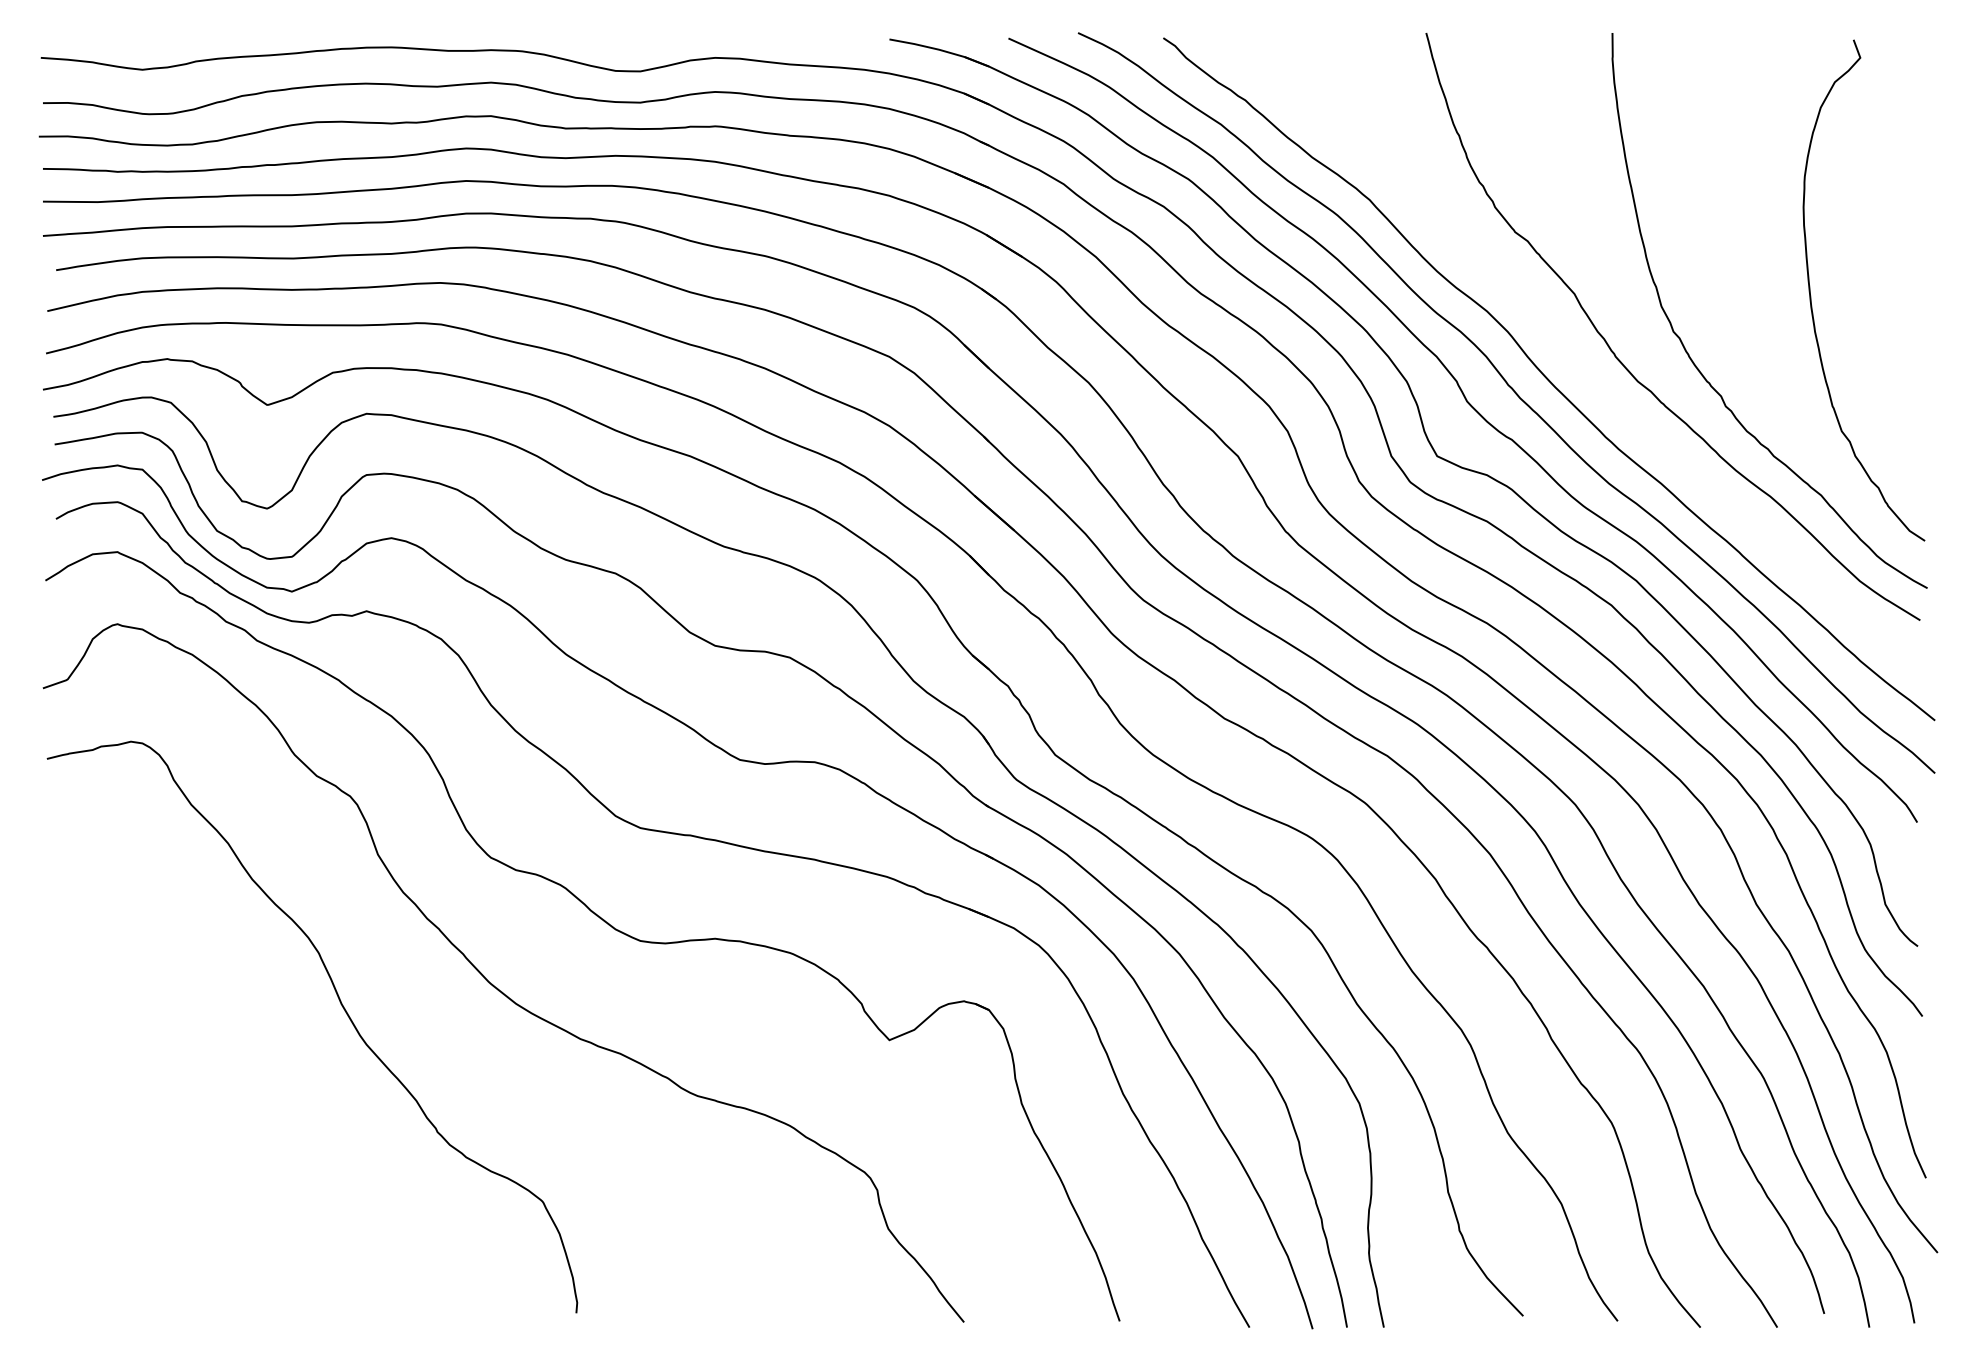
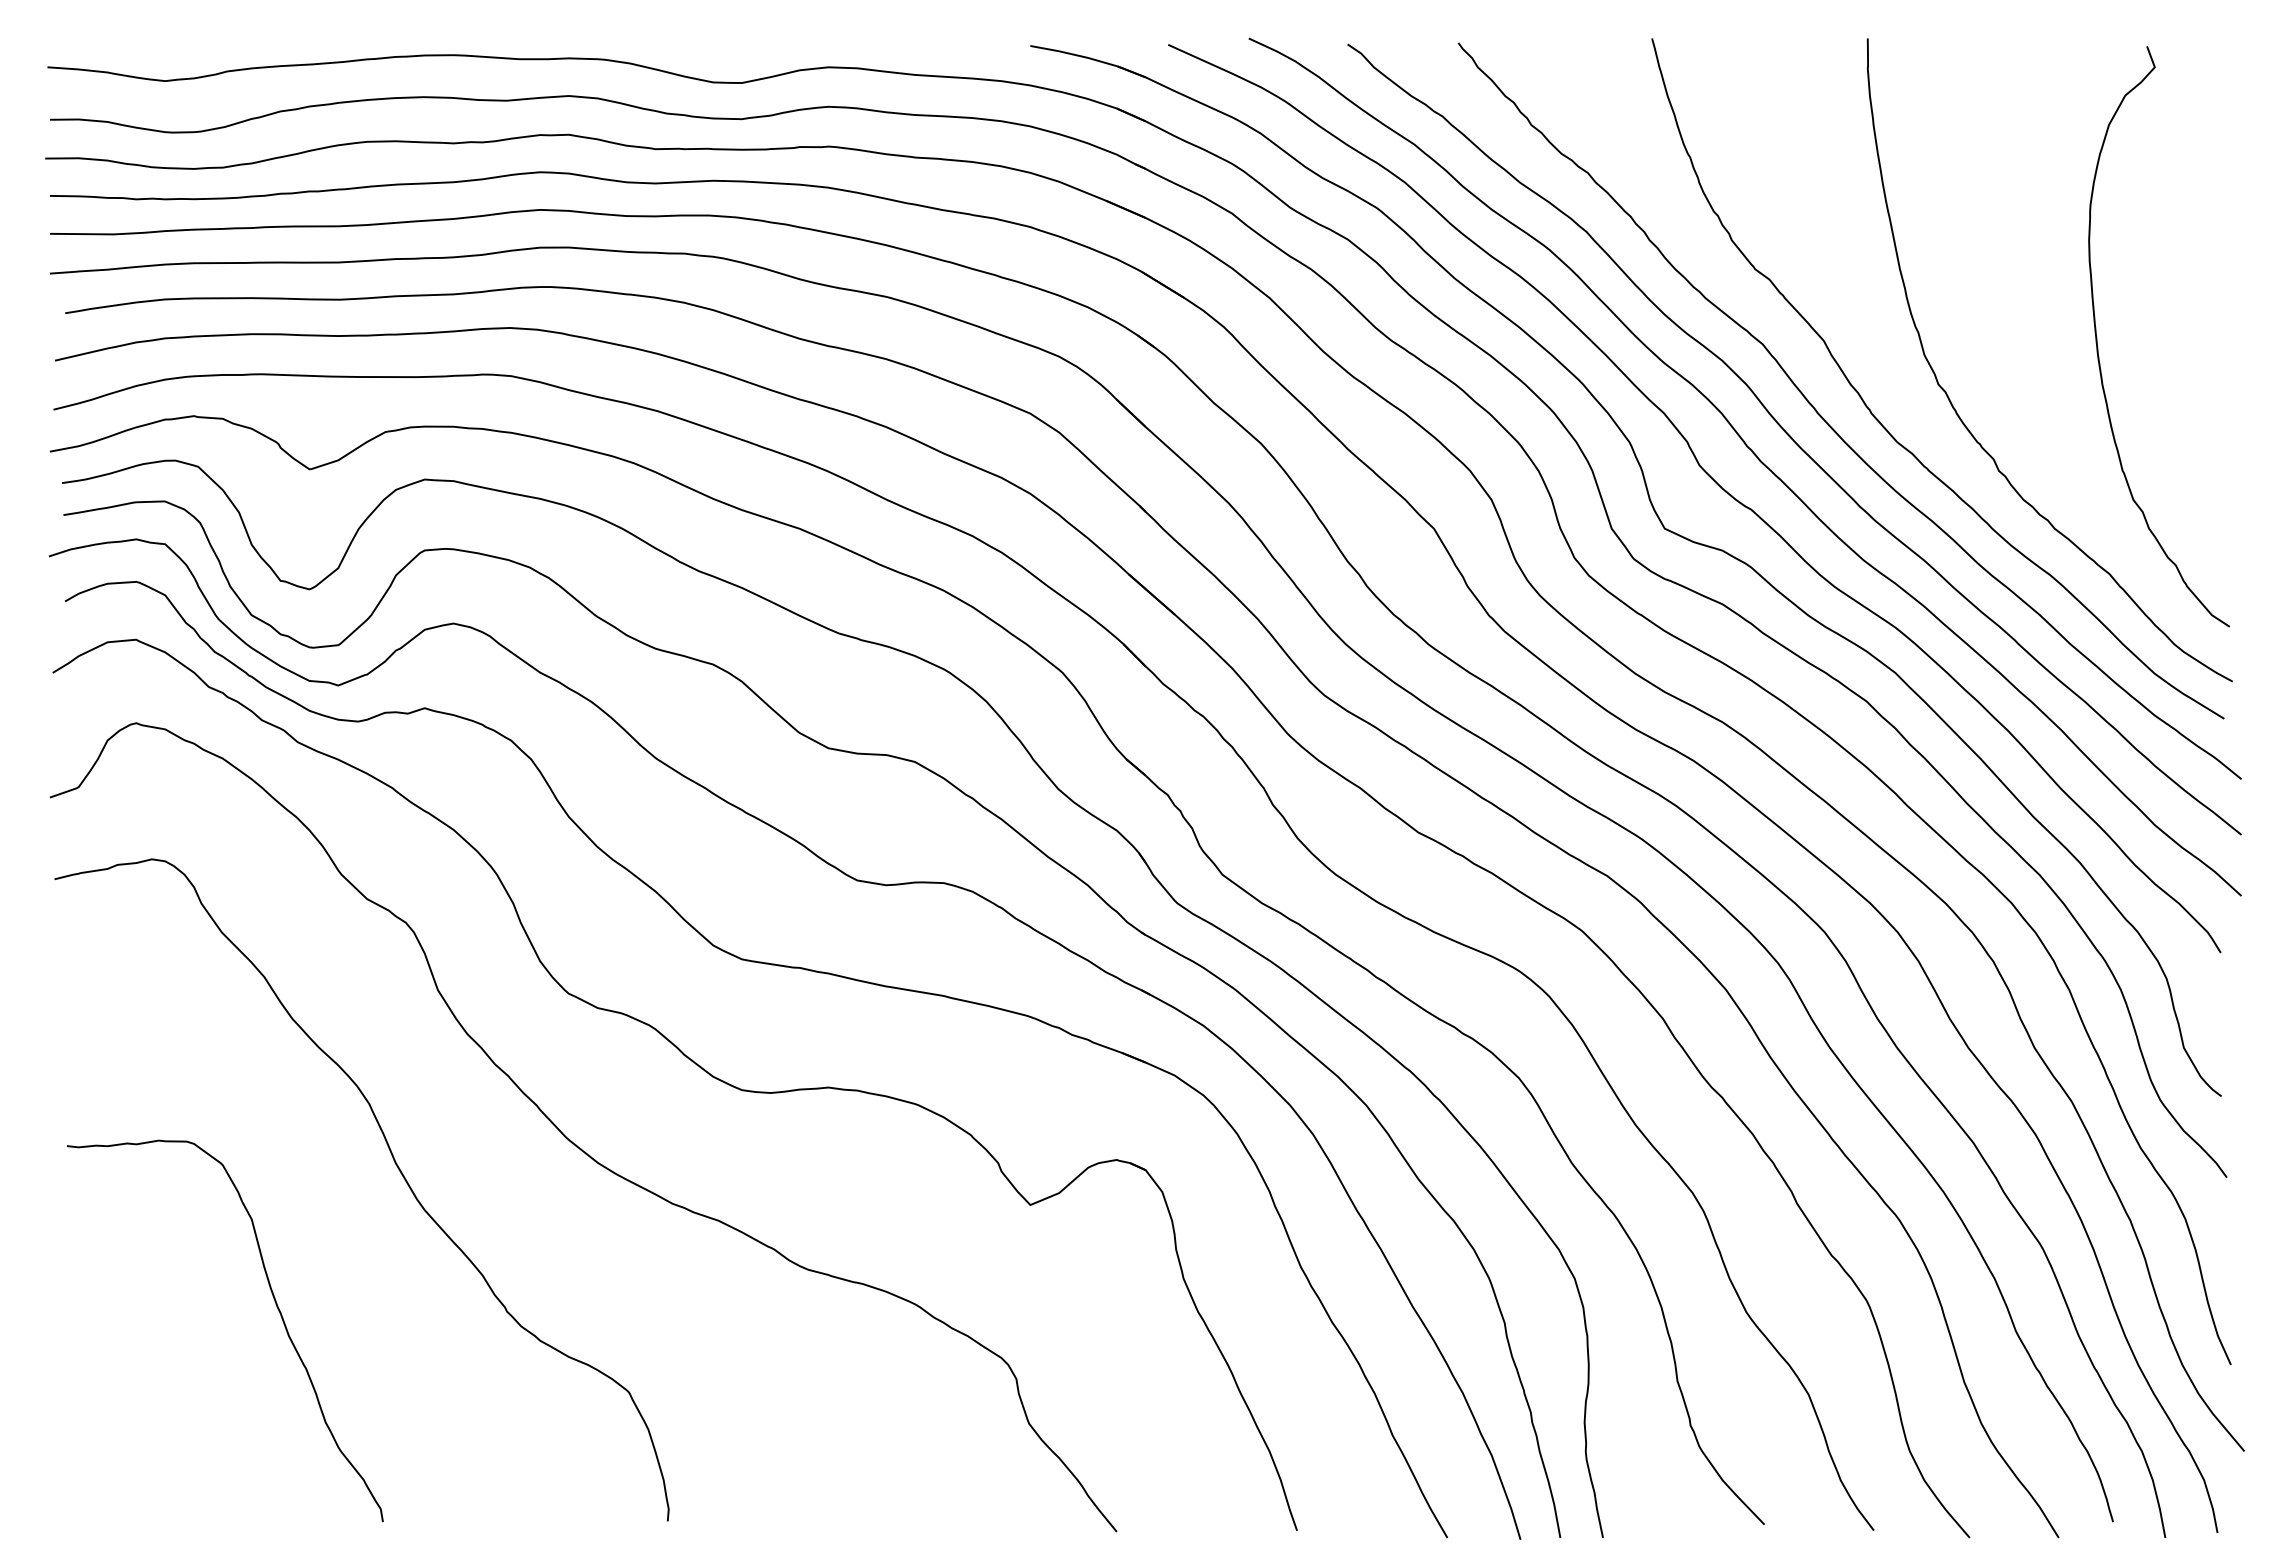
curve: (1582, 368) -> (1832, 427), added
curve: (238, 1128) -> (276, 1307), added

